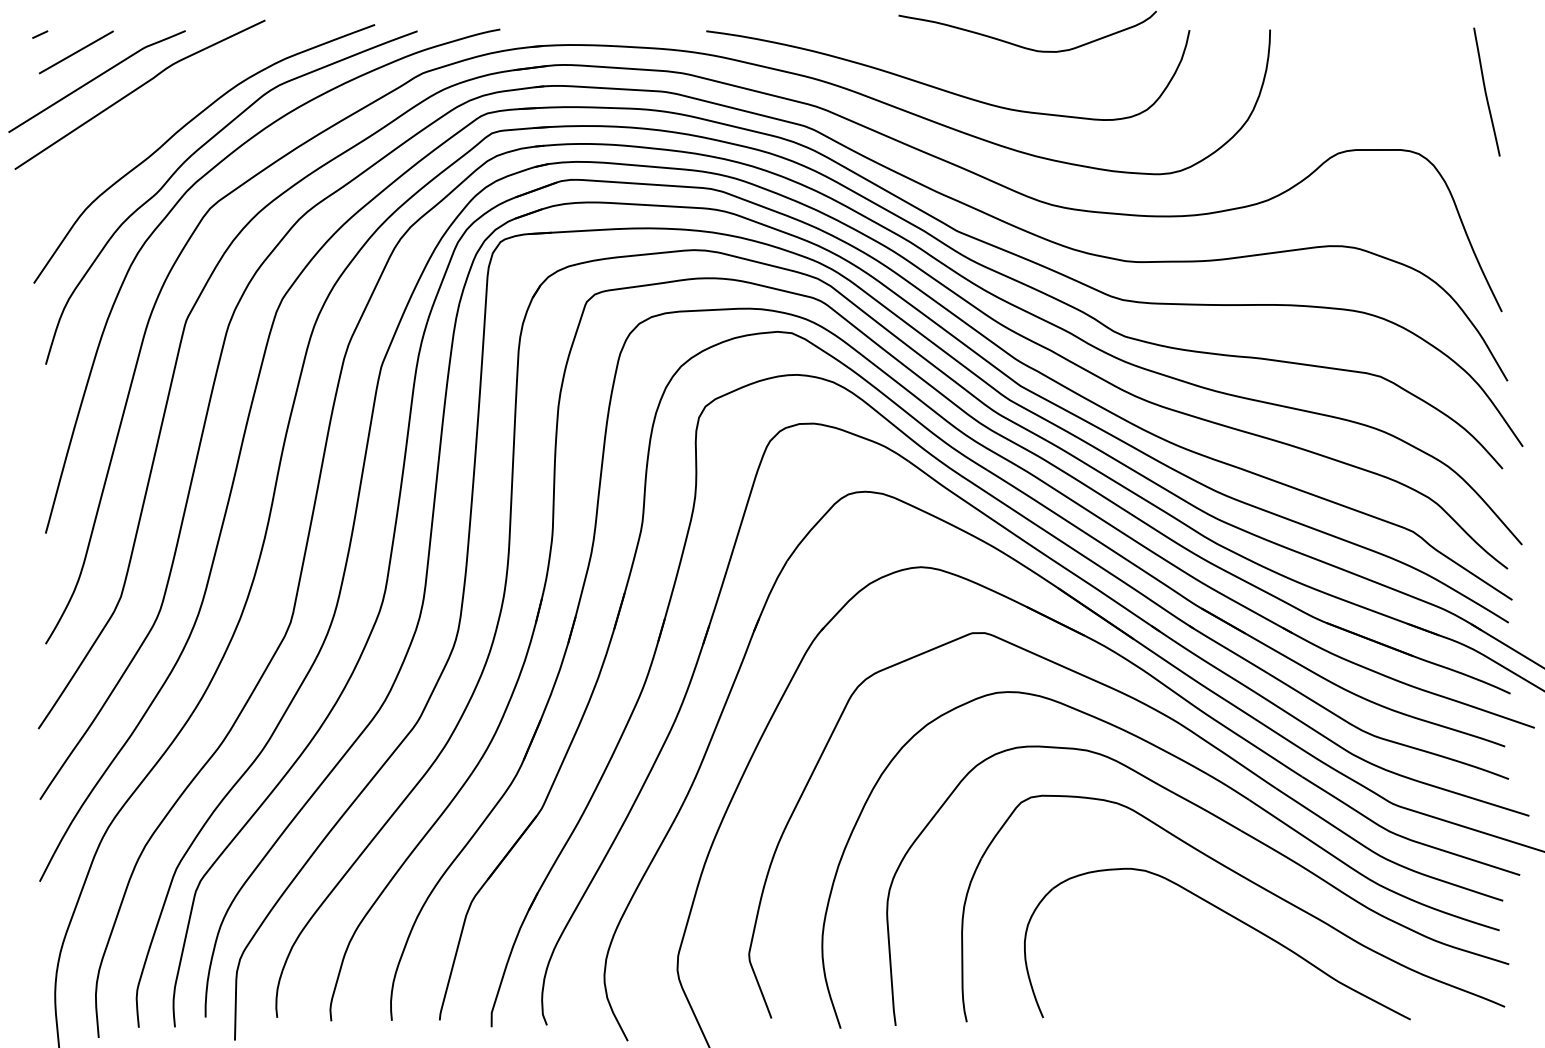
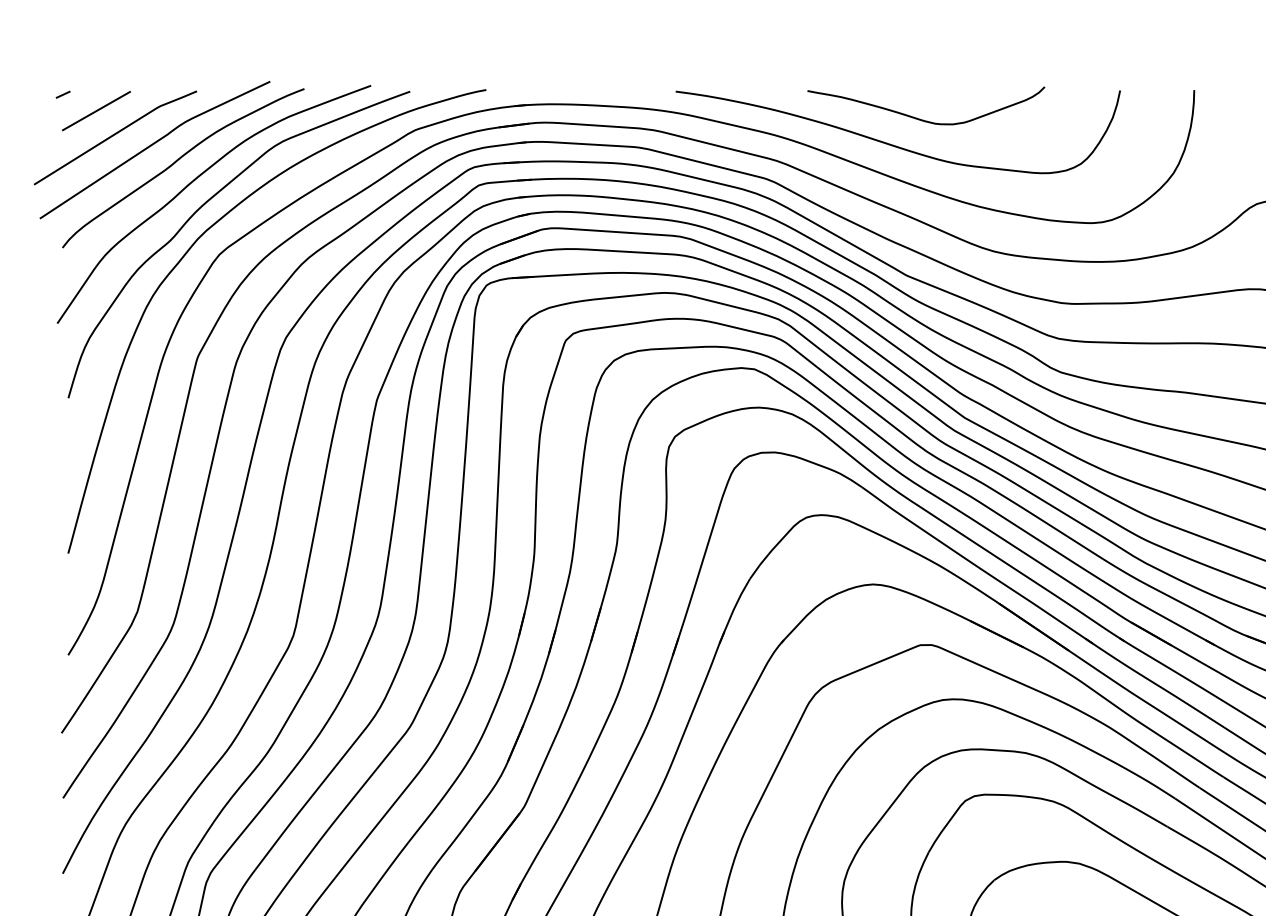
curve: (1023, 46) -> (922, 119), moved
curve: (164, 107) -> (177, 161), added

